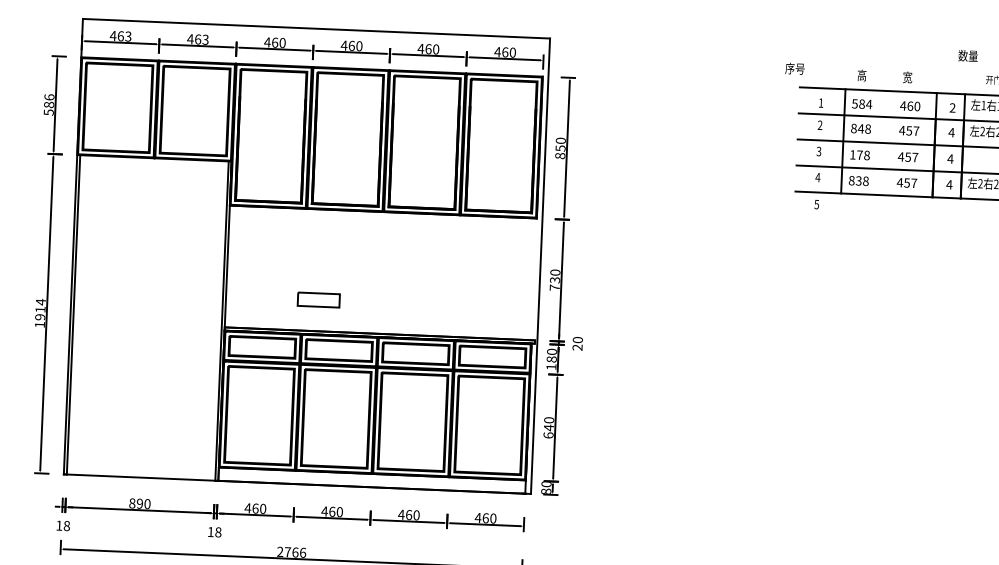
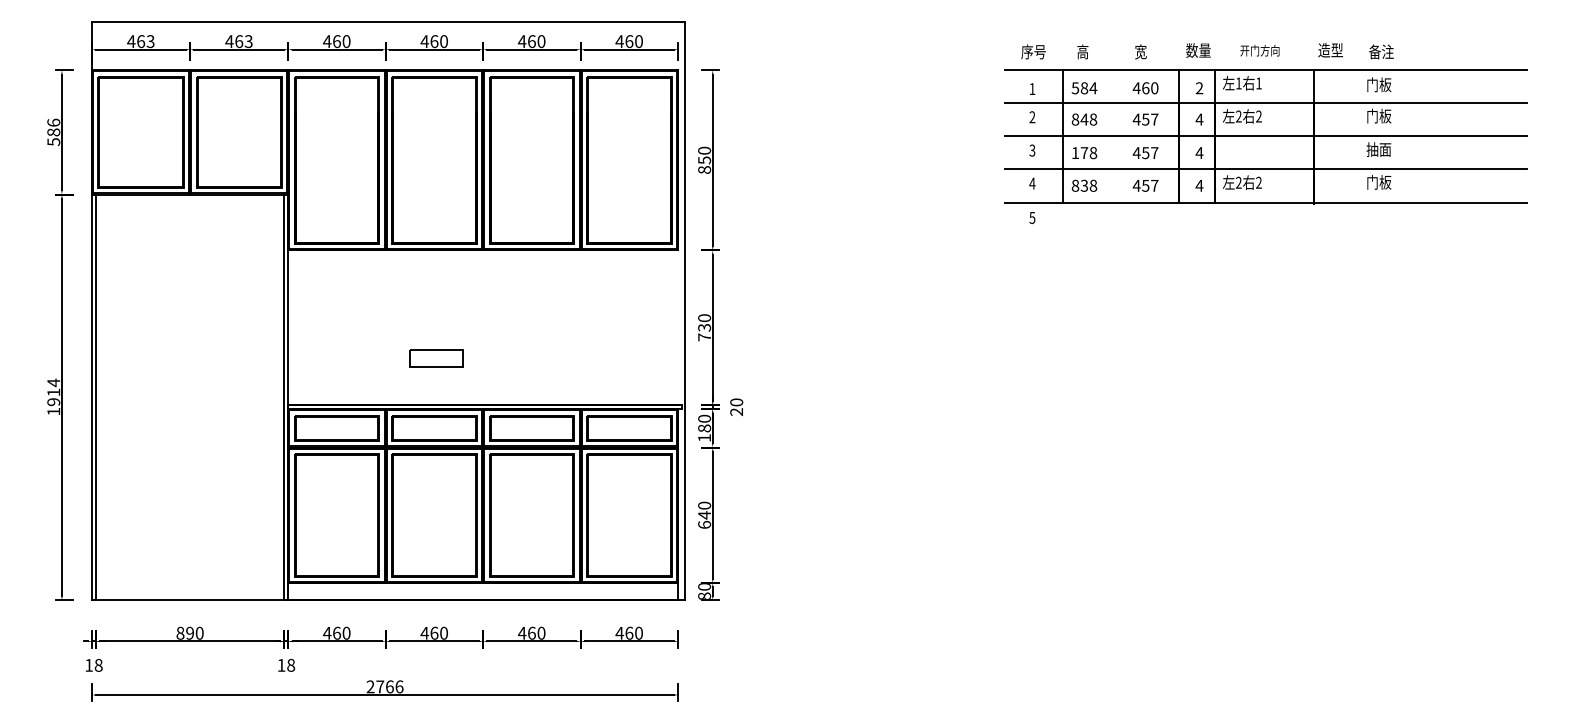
text: (968, 55) -> (1198, 50), moved
text: (794, 68) -> (1033, 51), moved
part: (319, 300) -> (436, 358), moved

